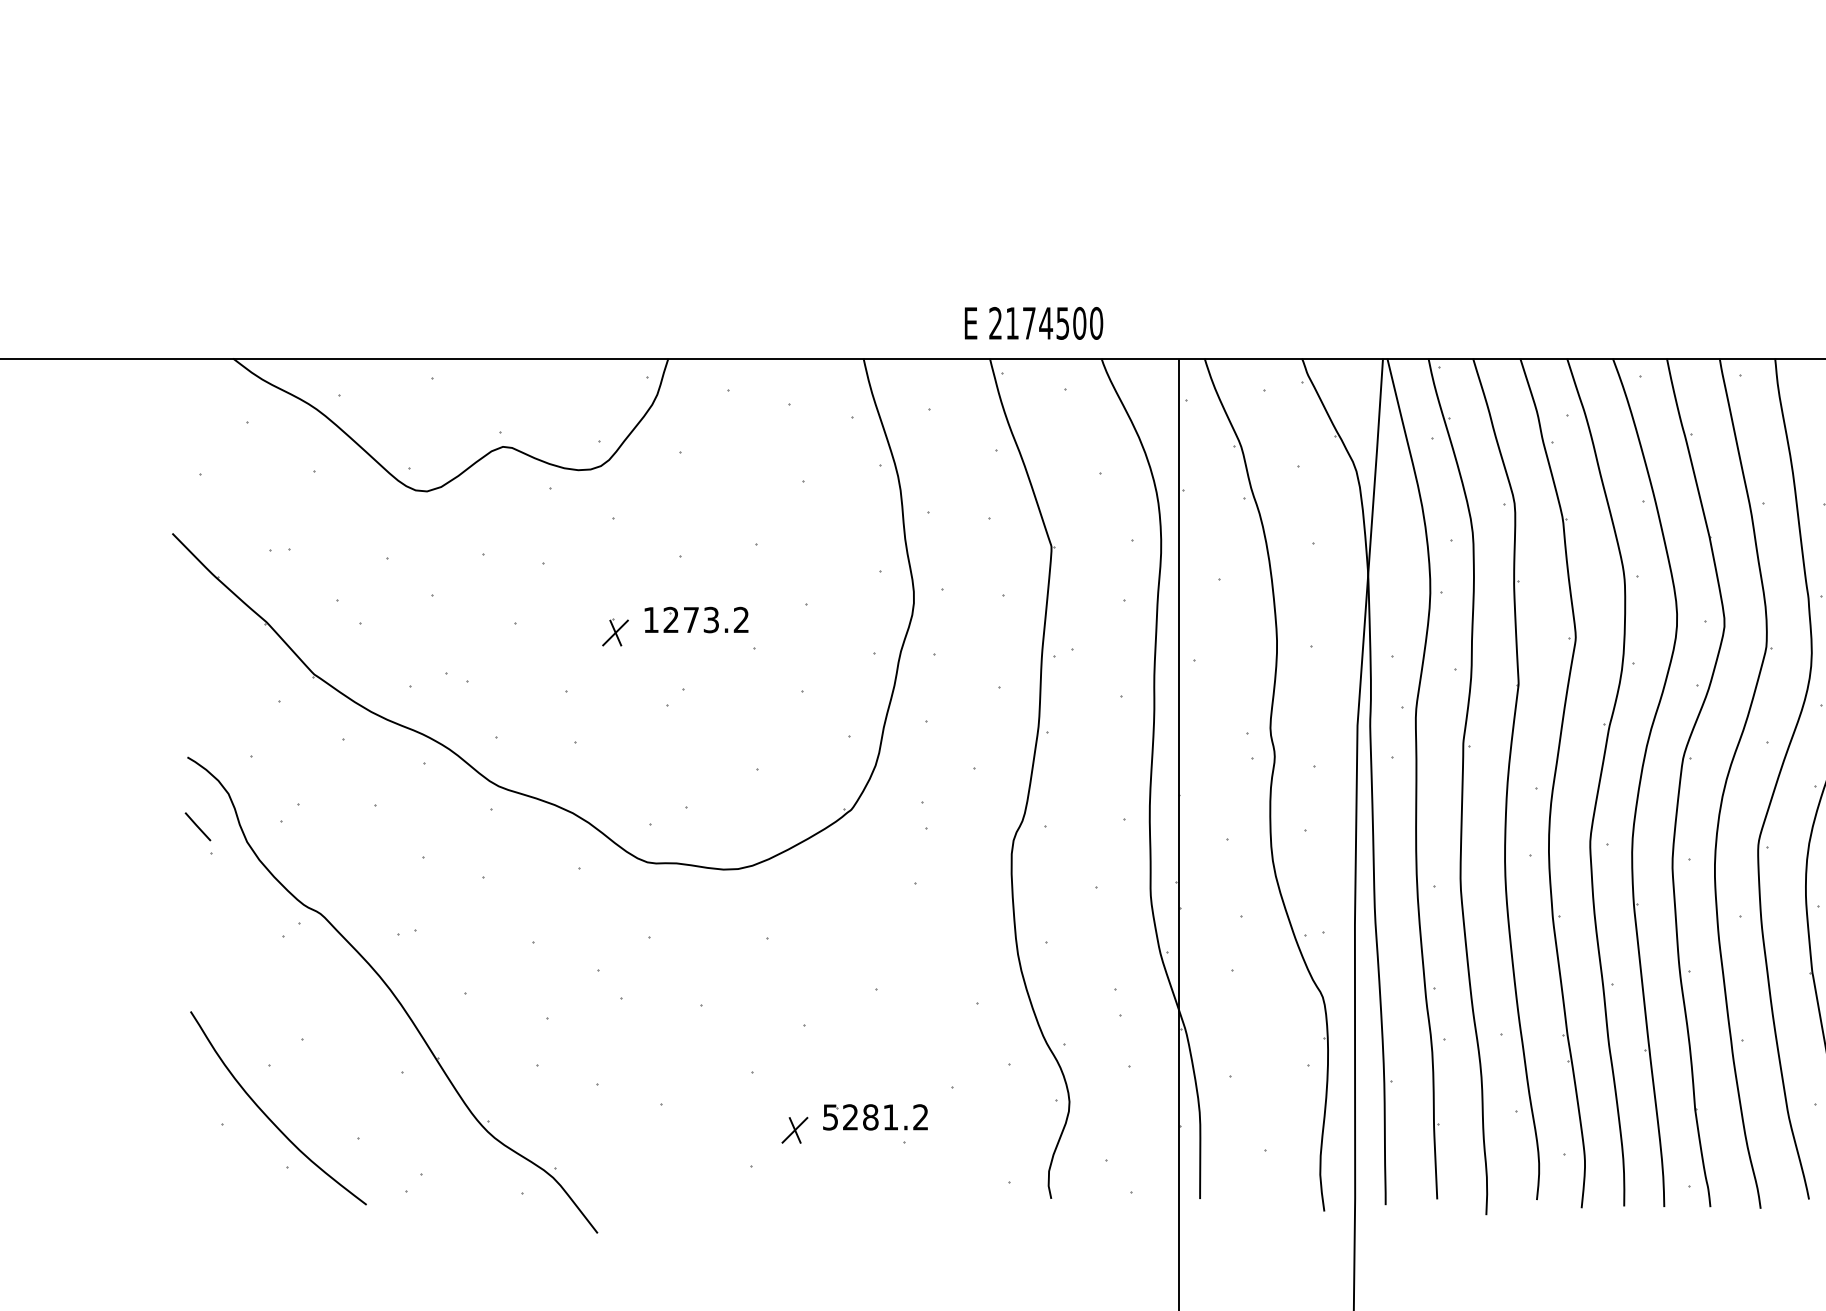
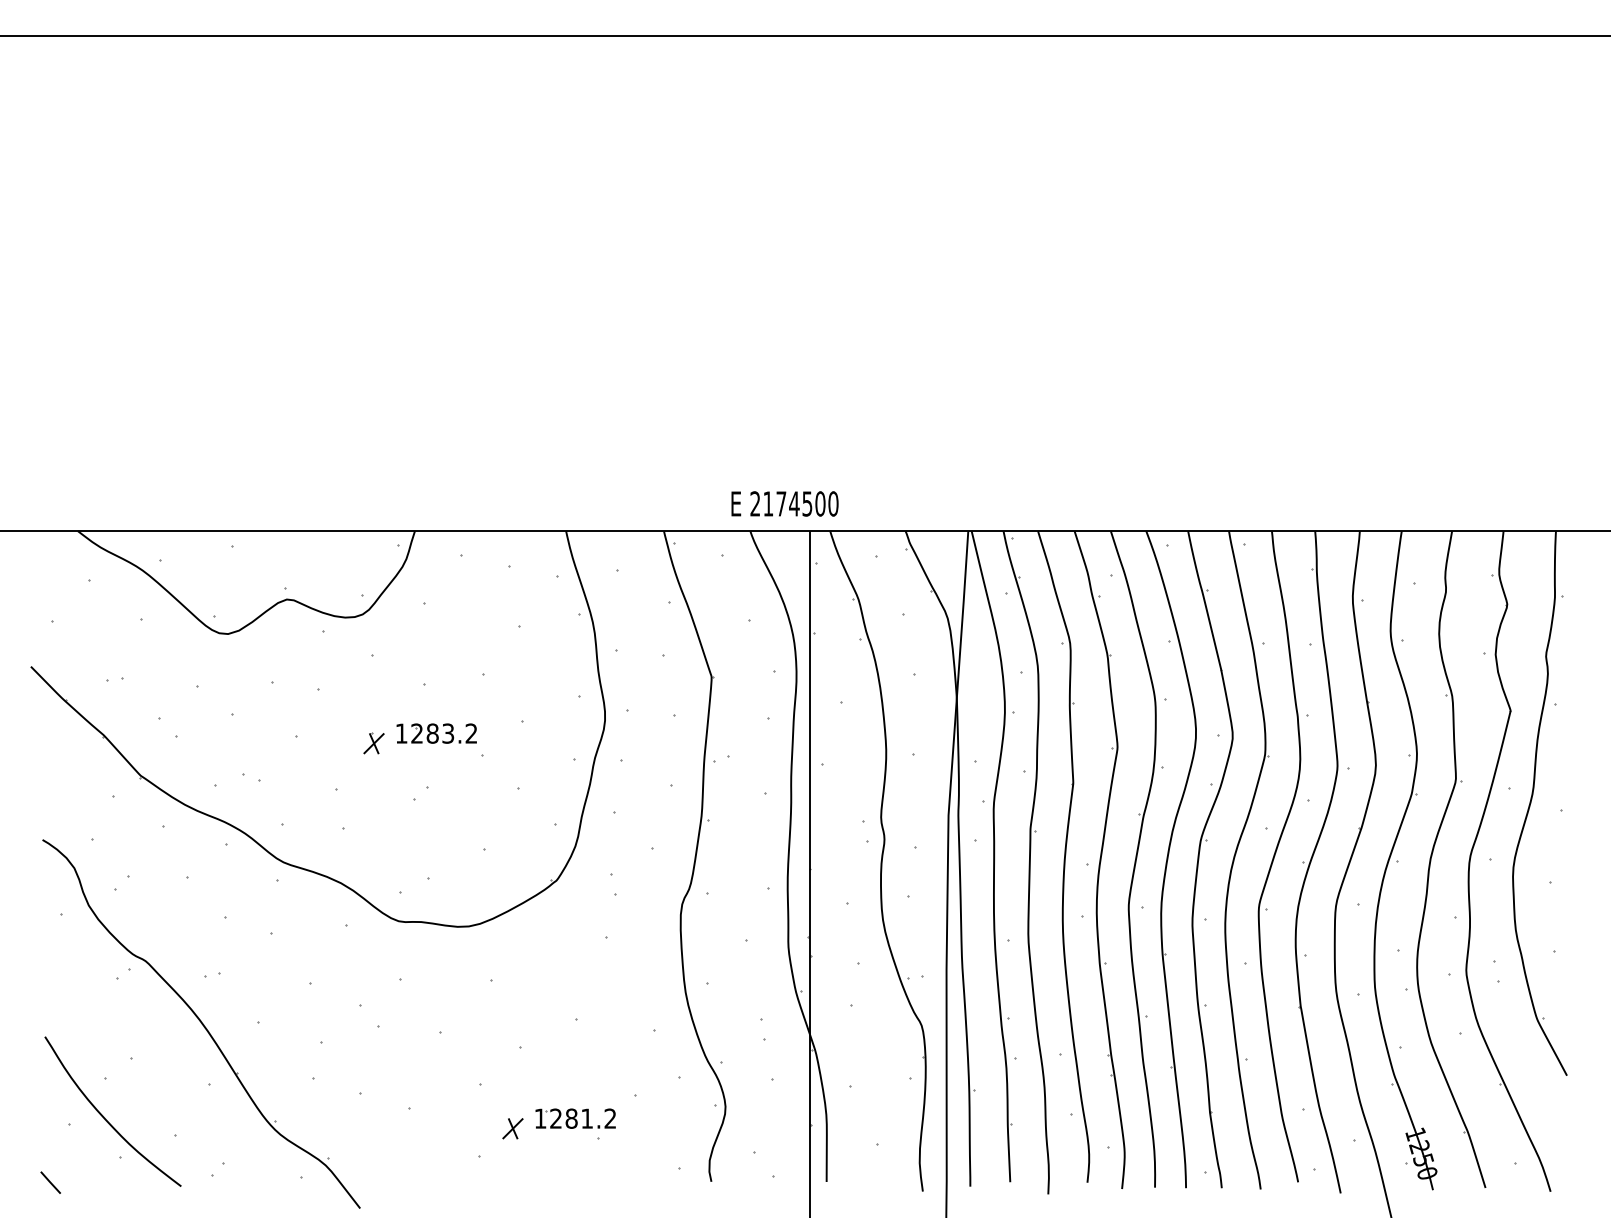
text: (1033, 322) -> (784, 503), moved
text: (691, 619) -> (432, 733), 1273.2 -> 1283.2
line: (197, 826) -> (50, 1182), moved
text: (830, 1117) -> (540, 1118), 5281.2 -> 1281.2

